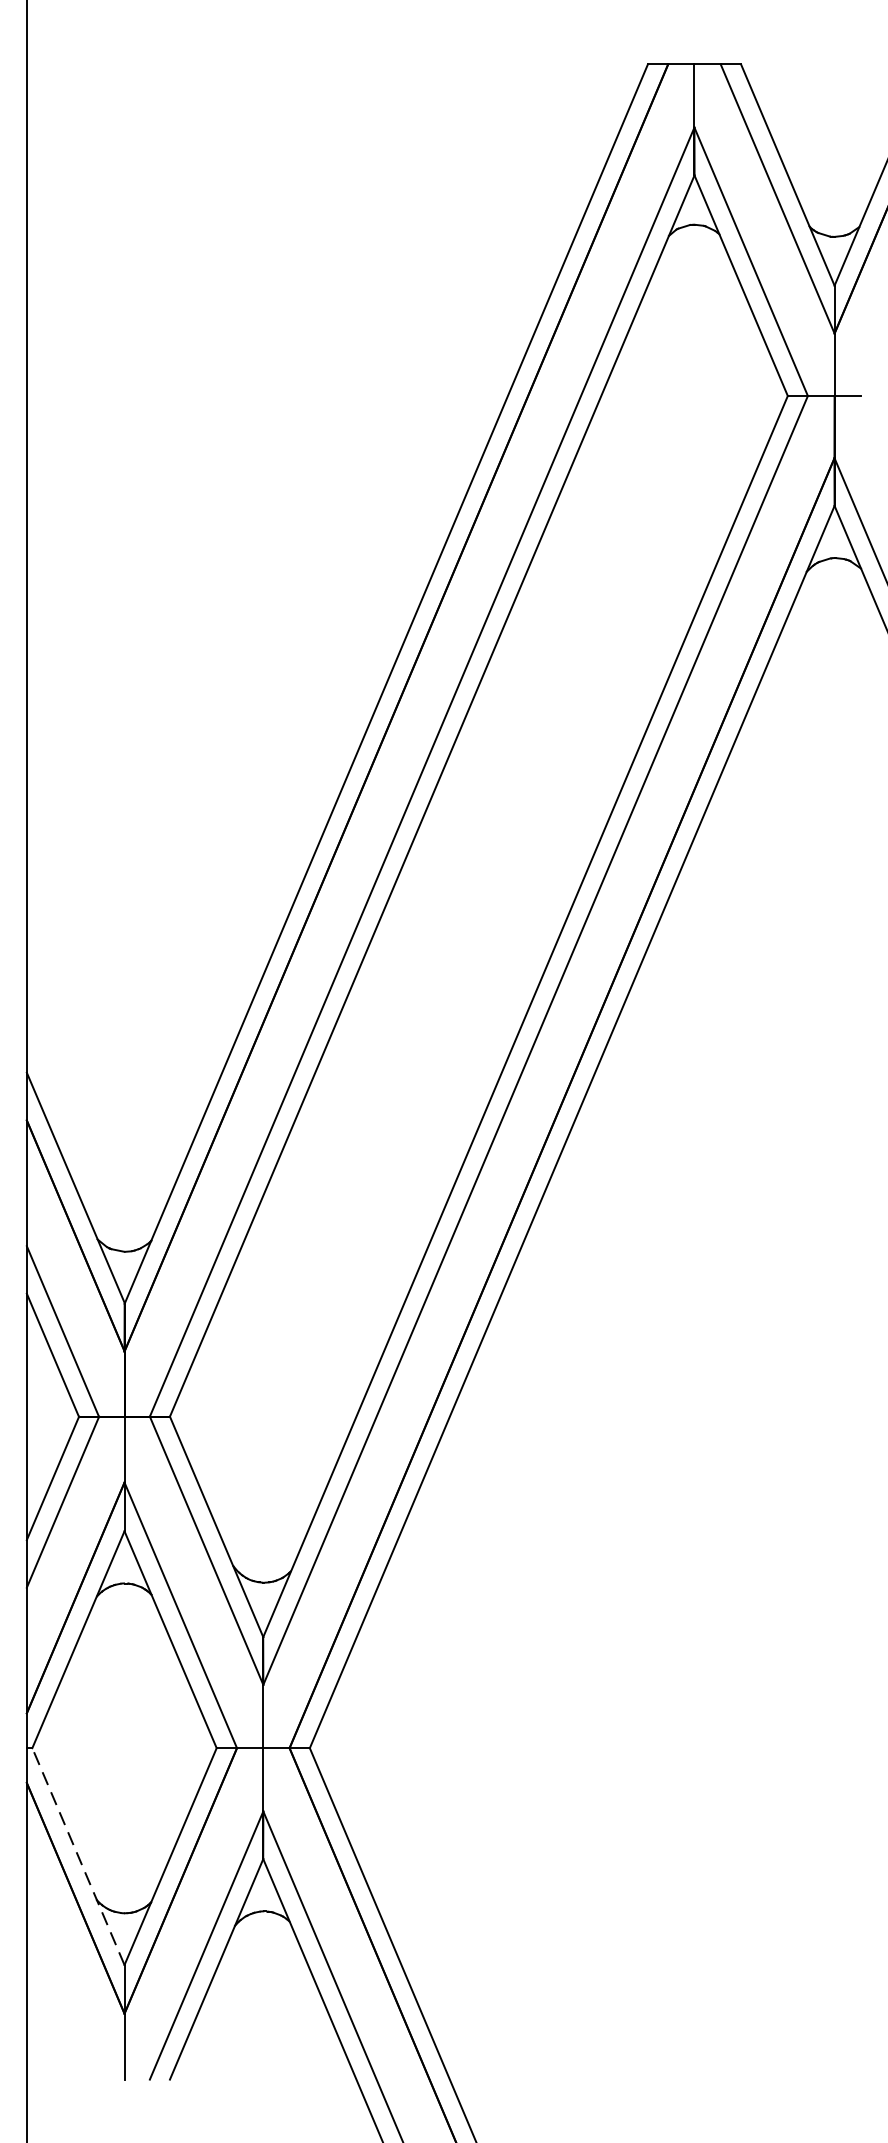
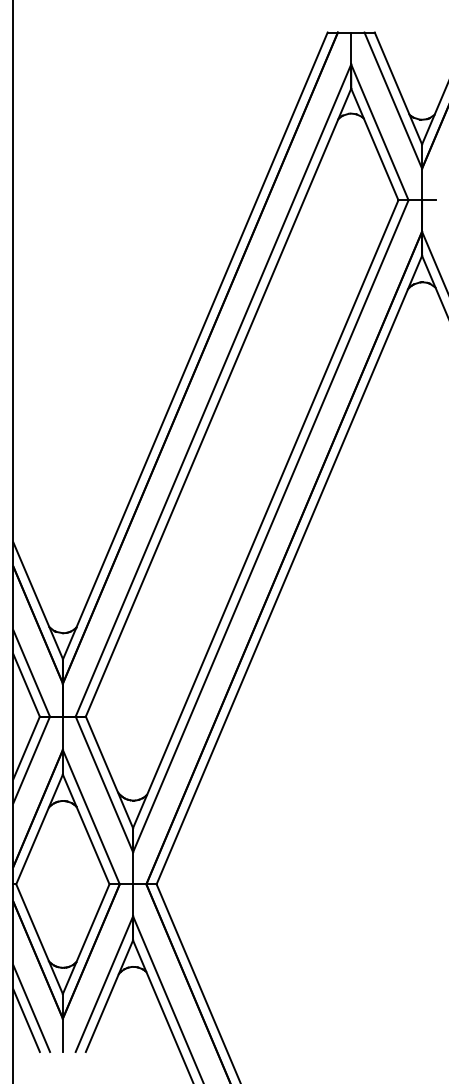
line: (78, 1857) -> (39, 939), dashed -> solid
line: (62, 1993) -> (31, 1008), added
line: (52, 2017) -> (26, 1020), added

